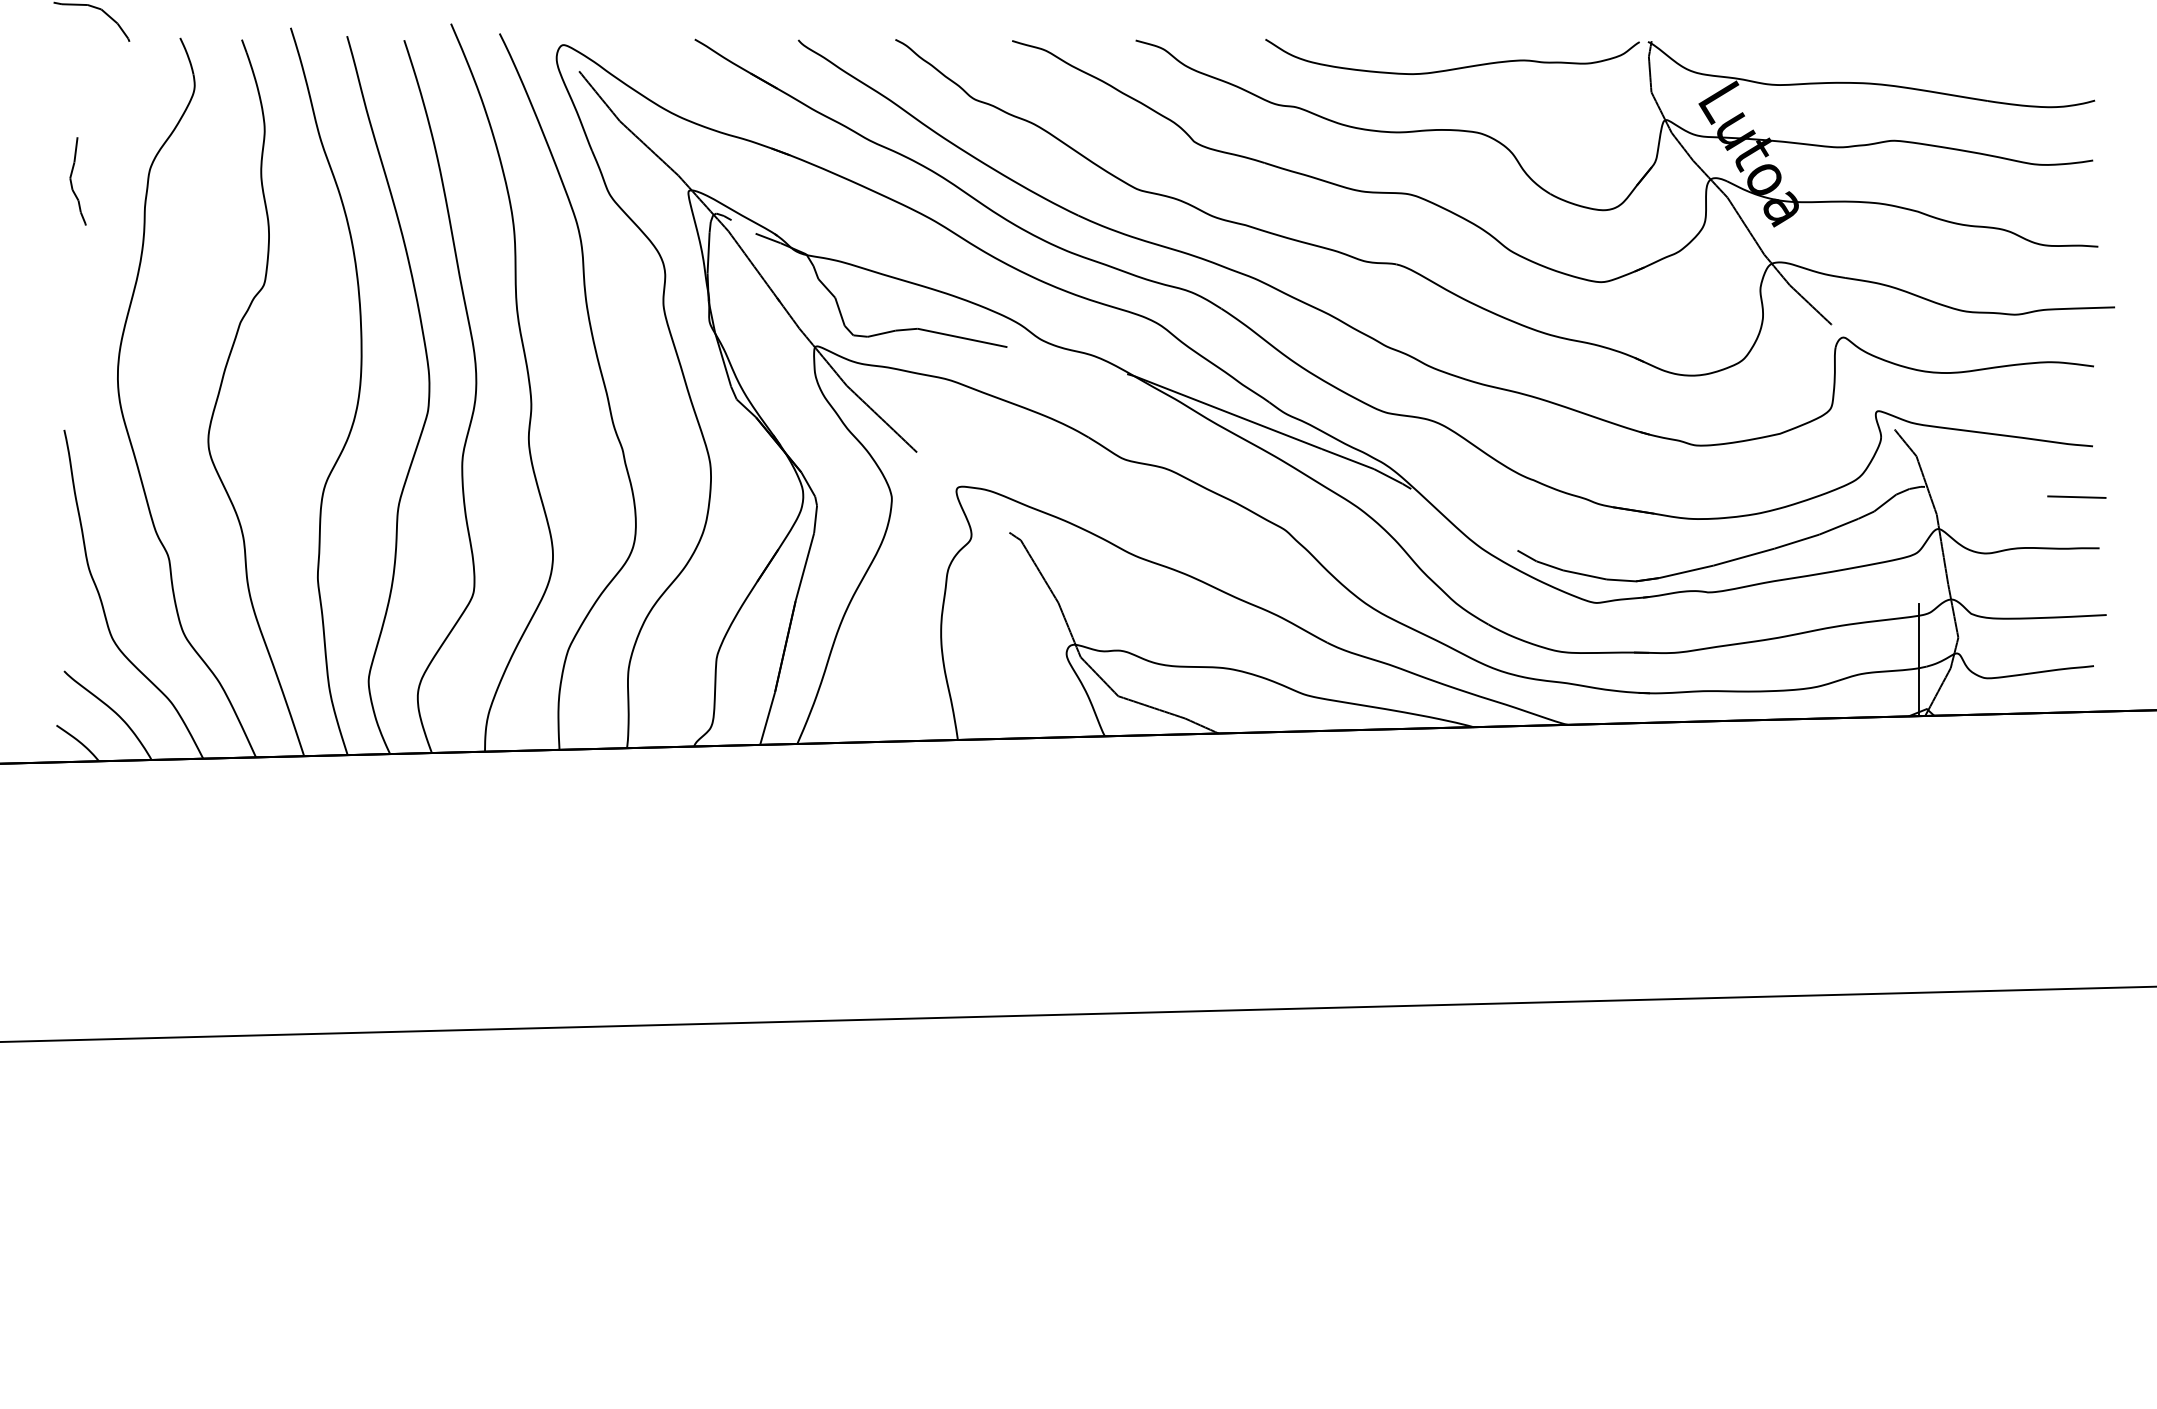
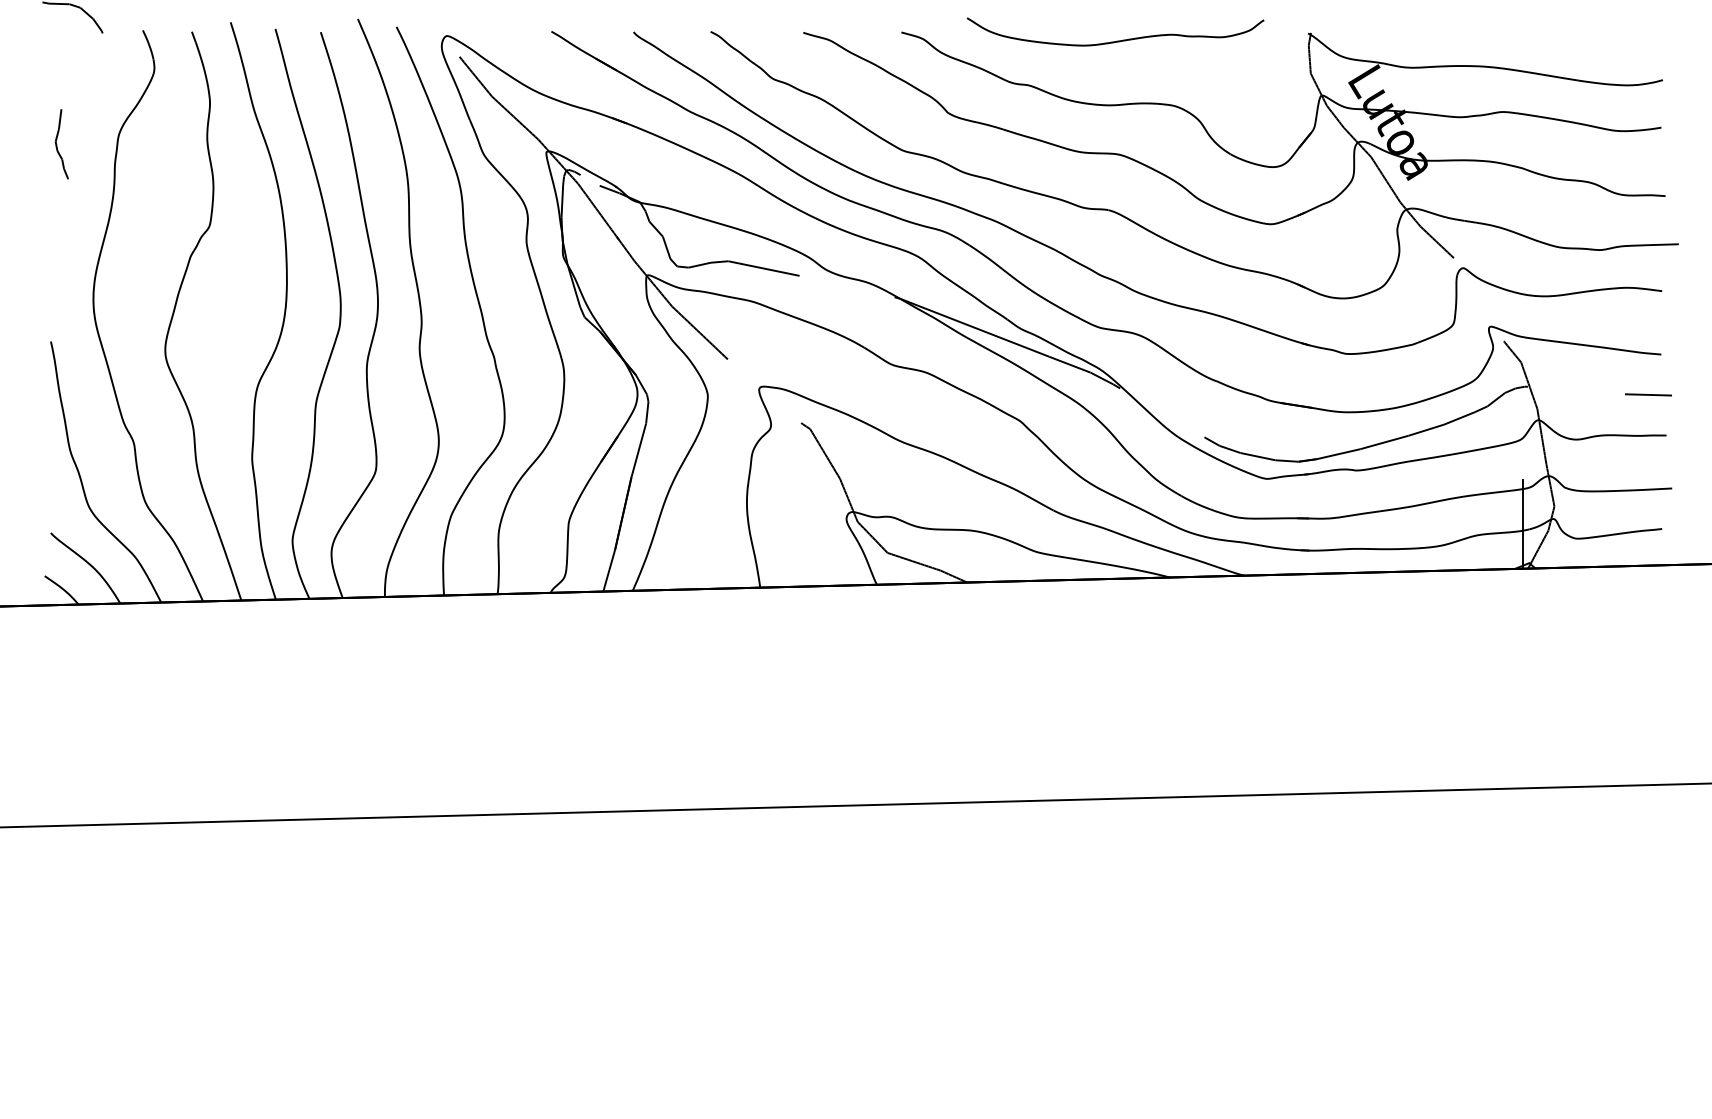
curve: (1452, 68) -> (1115, 41), moved

